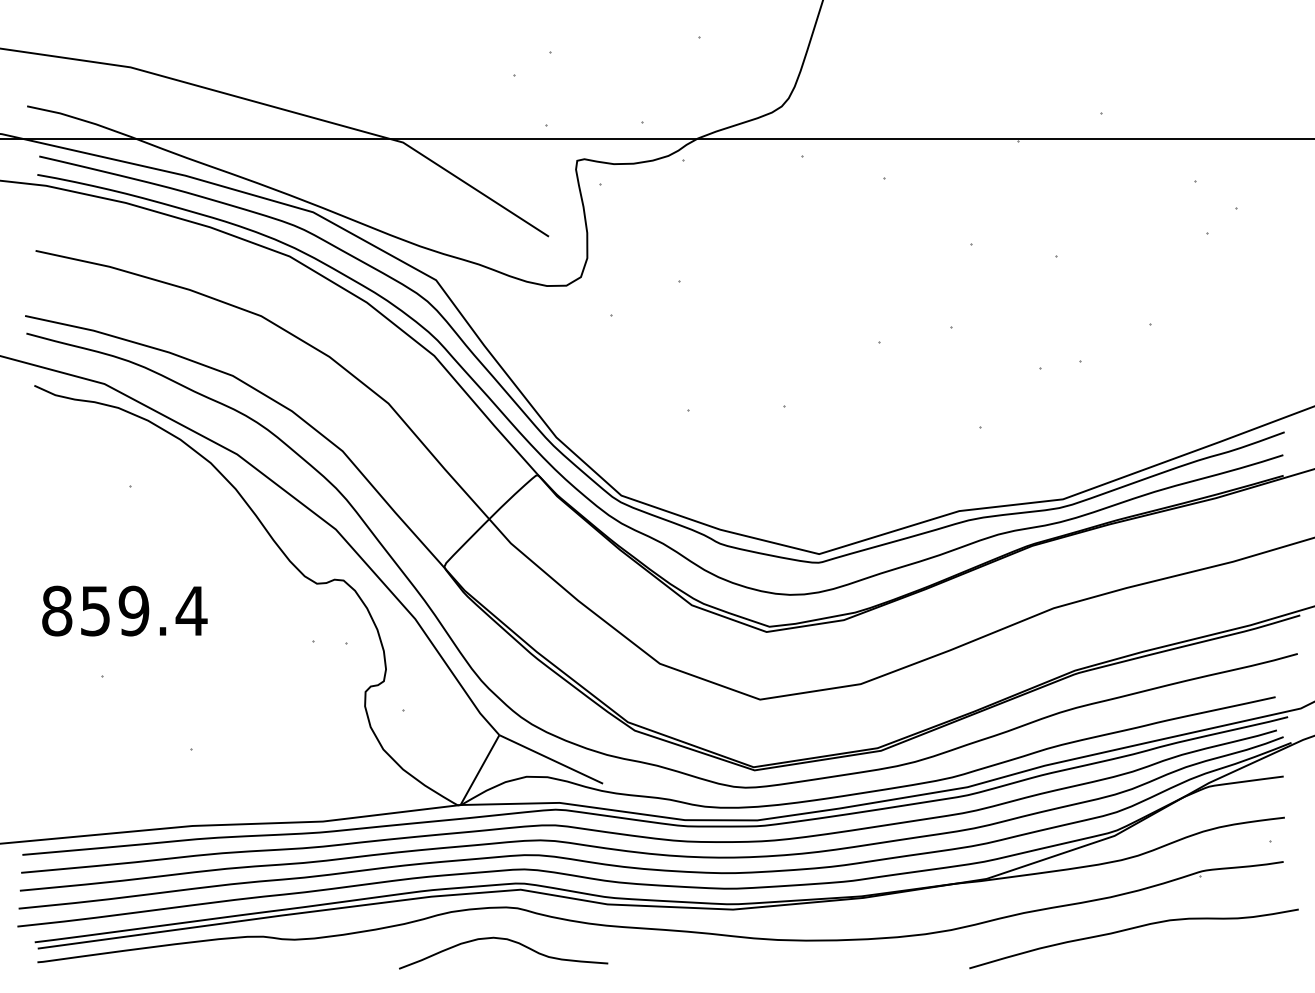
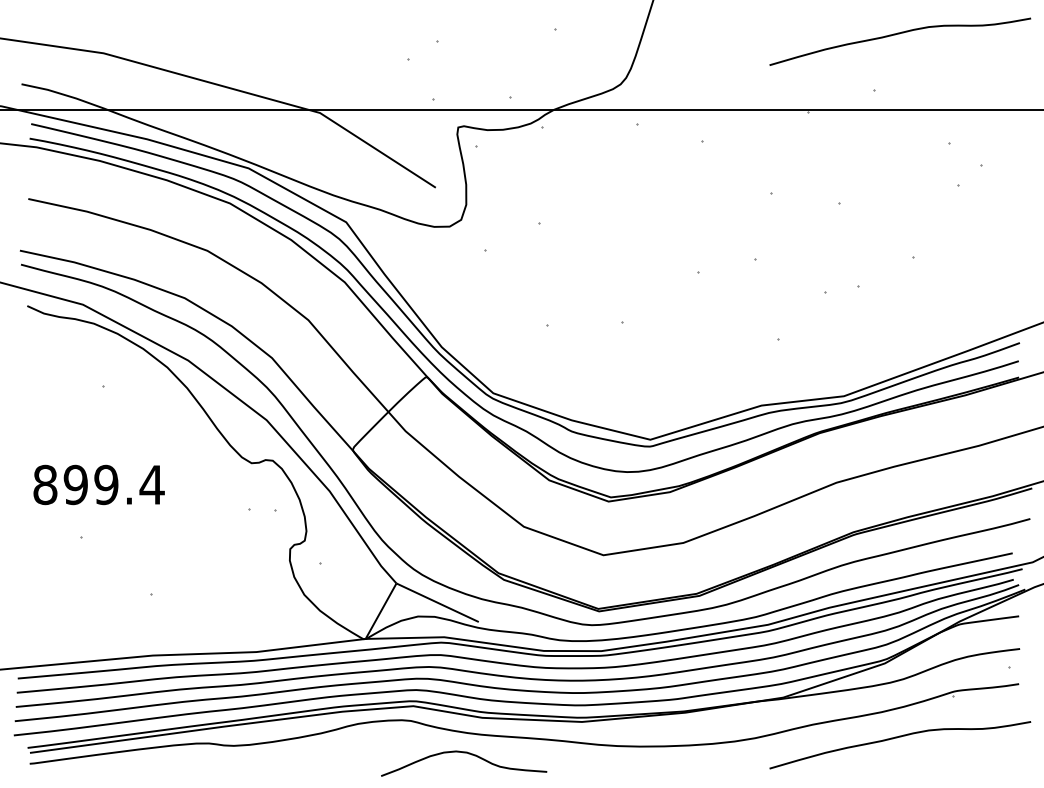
curve: (1132, 43) -> (899, 34), added
text: (95, 610) -> (75, 484), 859.4 -> 899.4
curve: (506, 940) -> (466, 753), moved

